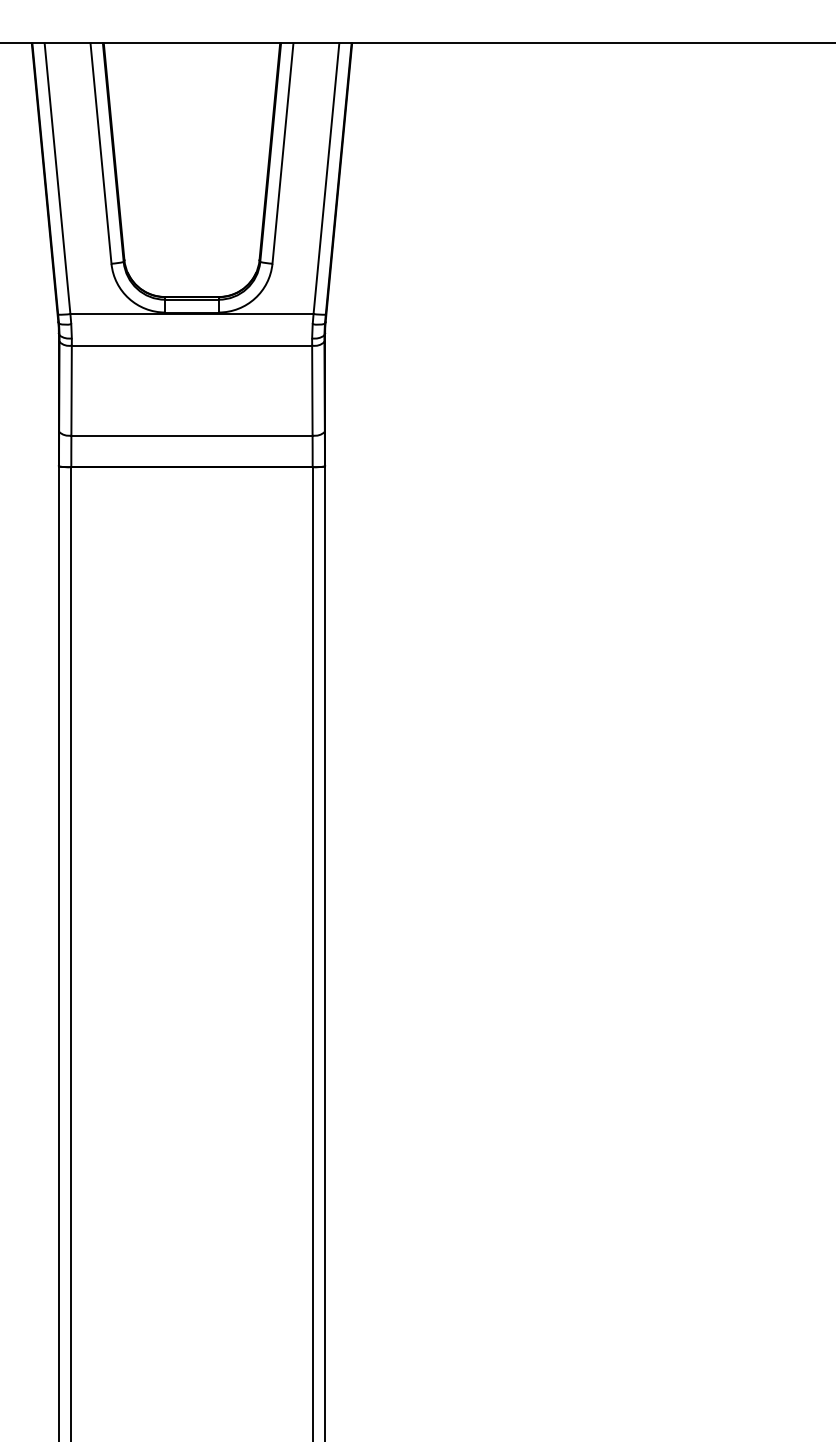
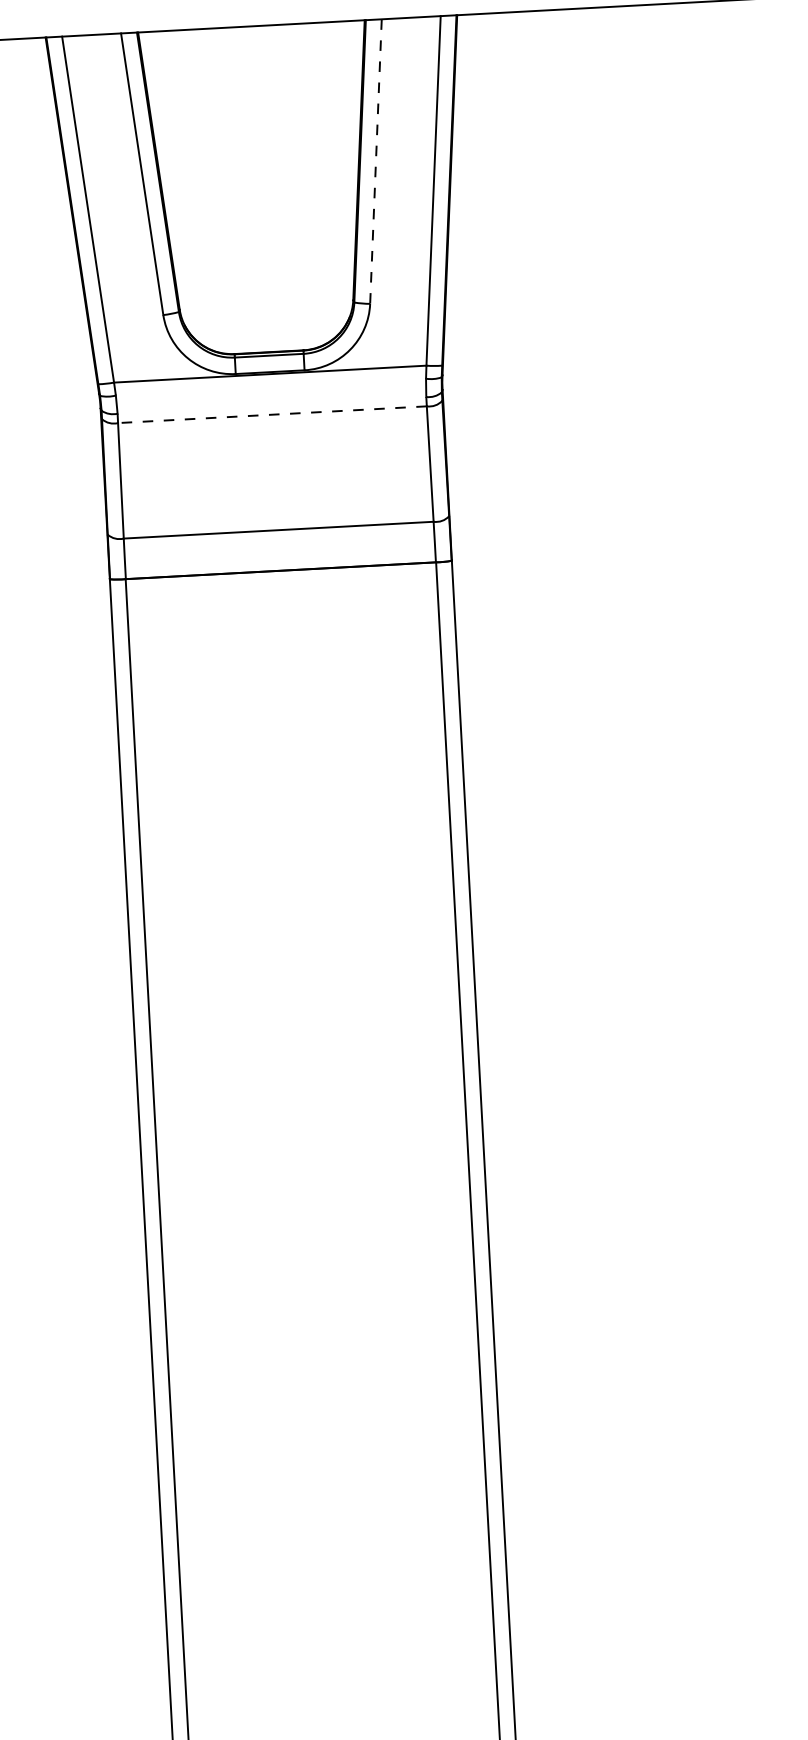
line: (282, 153) -> (375, 161), solid -> dashed
line: (191, 345) -> (271, 414), solid -> dashed

